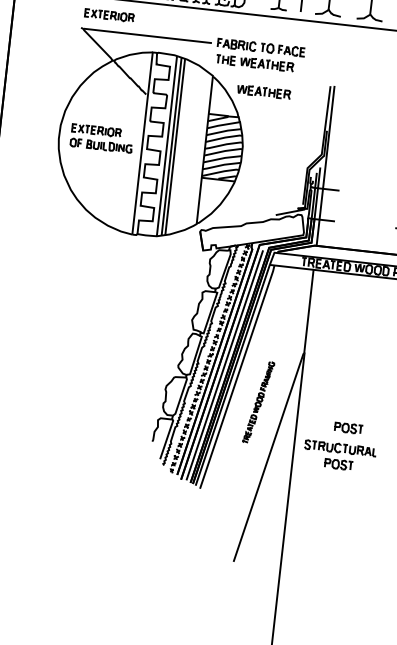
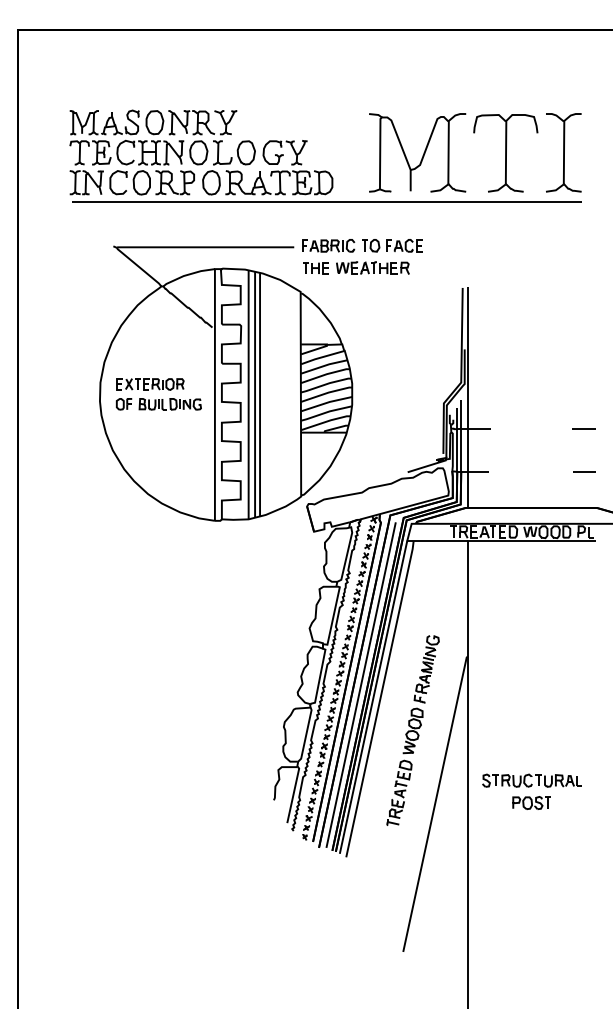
part: (109, 15) -> (150, 225), removed
part: (263, 91) -> (372, 305), removed
part: (258, 402) -> (412, 730), size x1.67
part: (348, 427) -> (539, 751), removed

